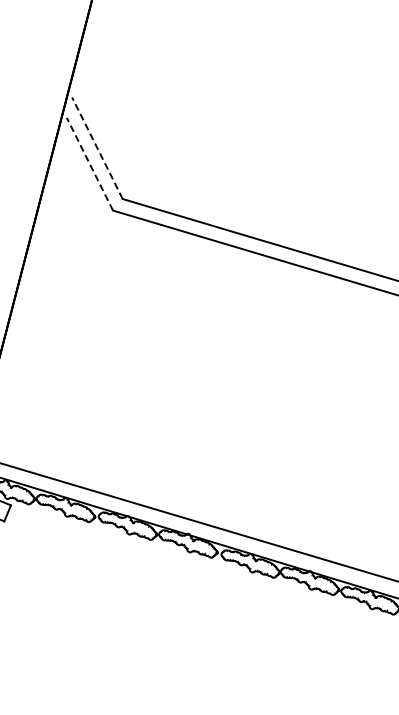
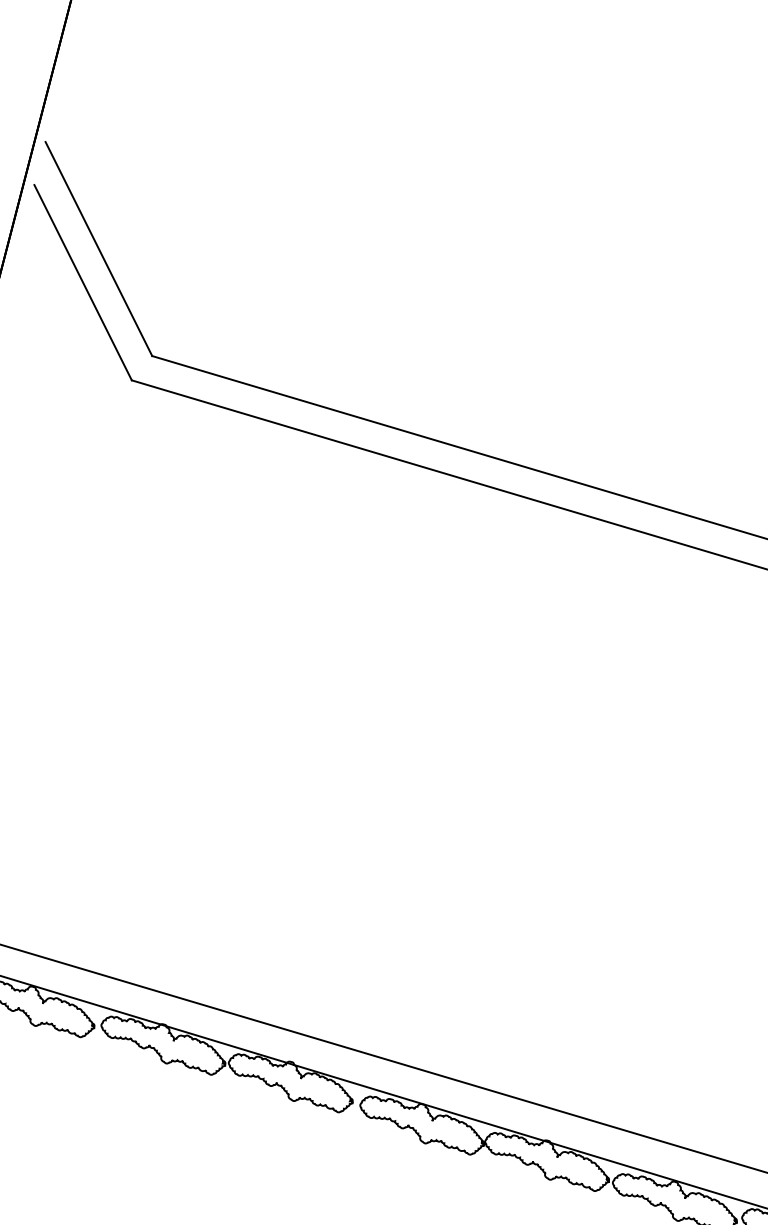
line: (97, 148) -> (99, 249), dashed -> solid
line: (89, 164) -> (82, 283), dashed -> solid

